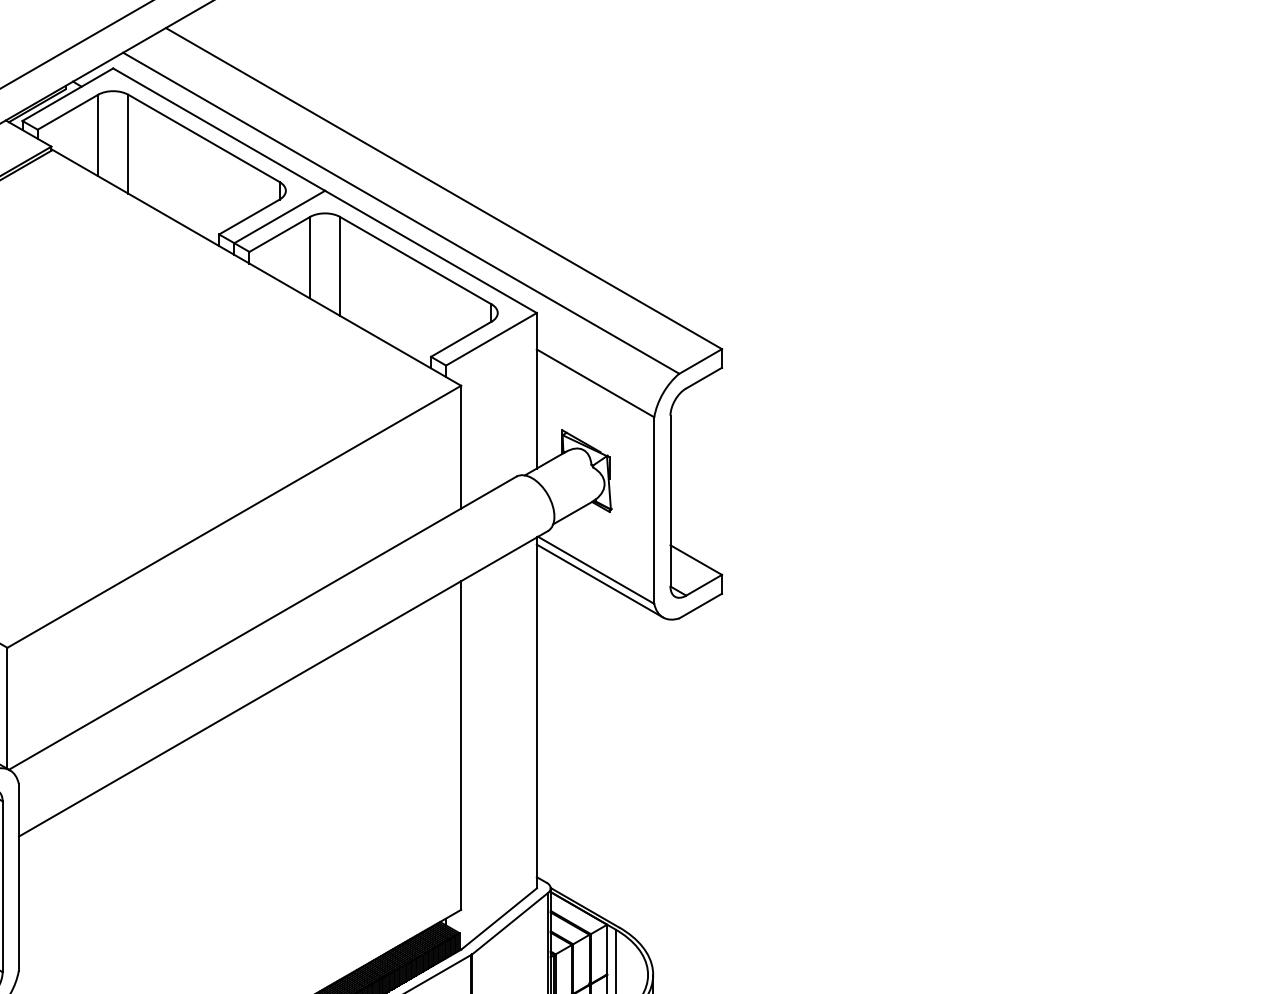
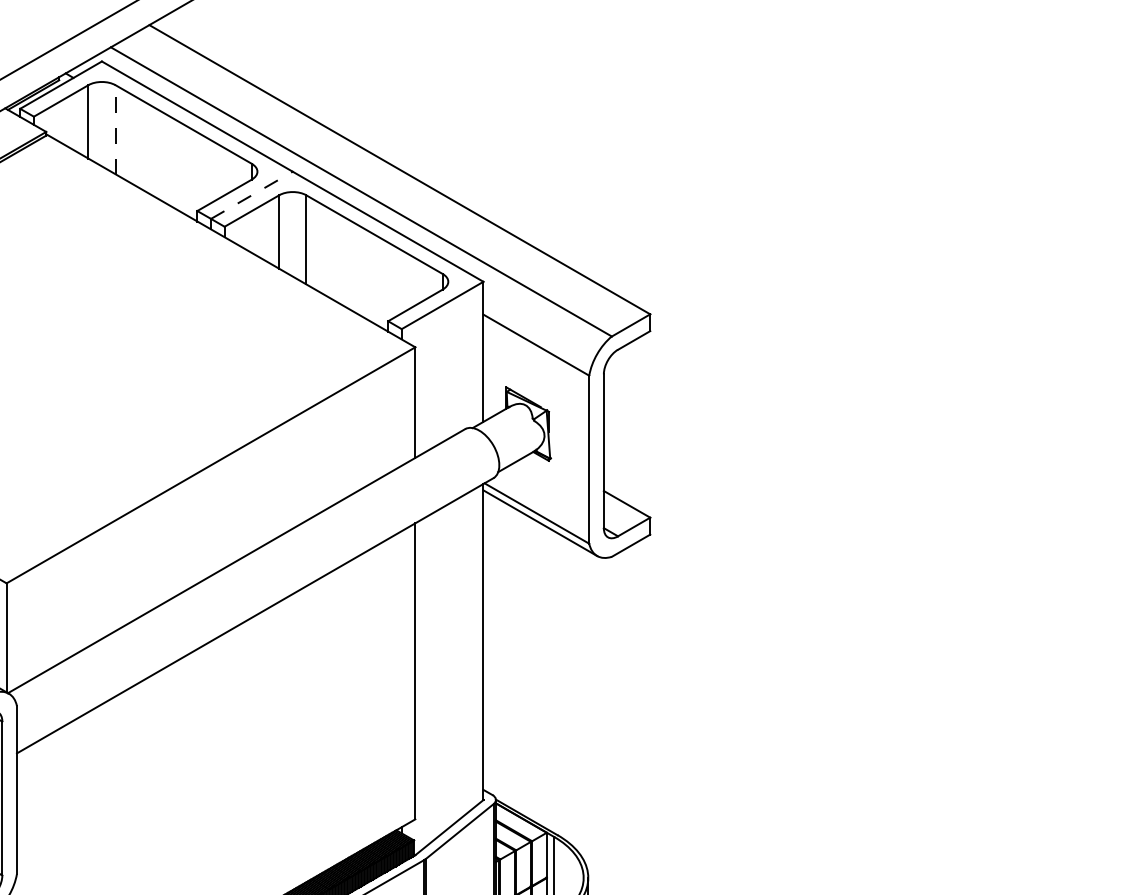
line: (128, 143) -> (115, 129), solid -> dashed
line: (280, 216) -> (252, 194), solid -> dashed

